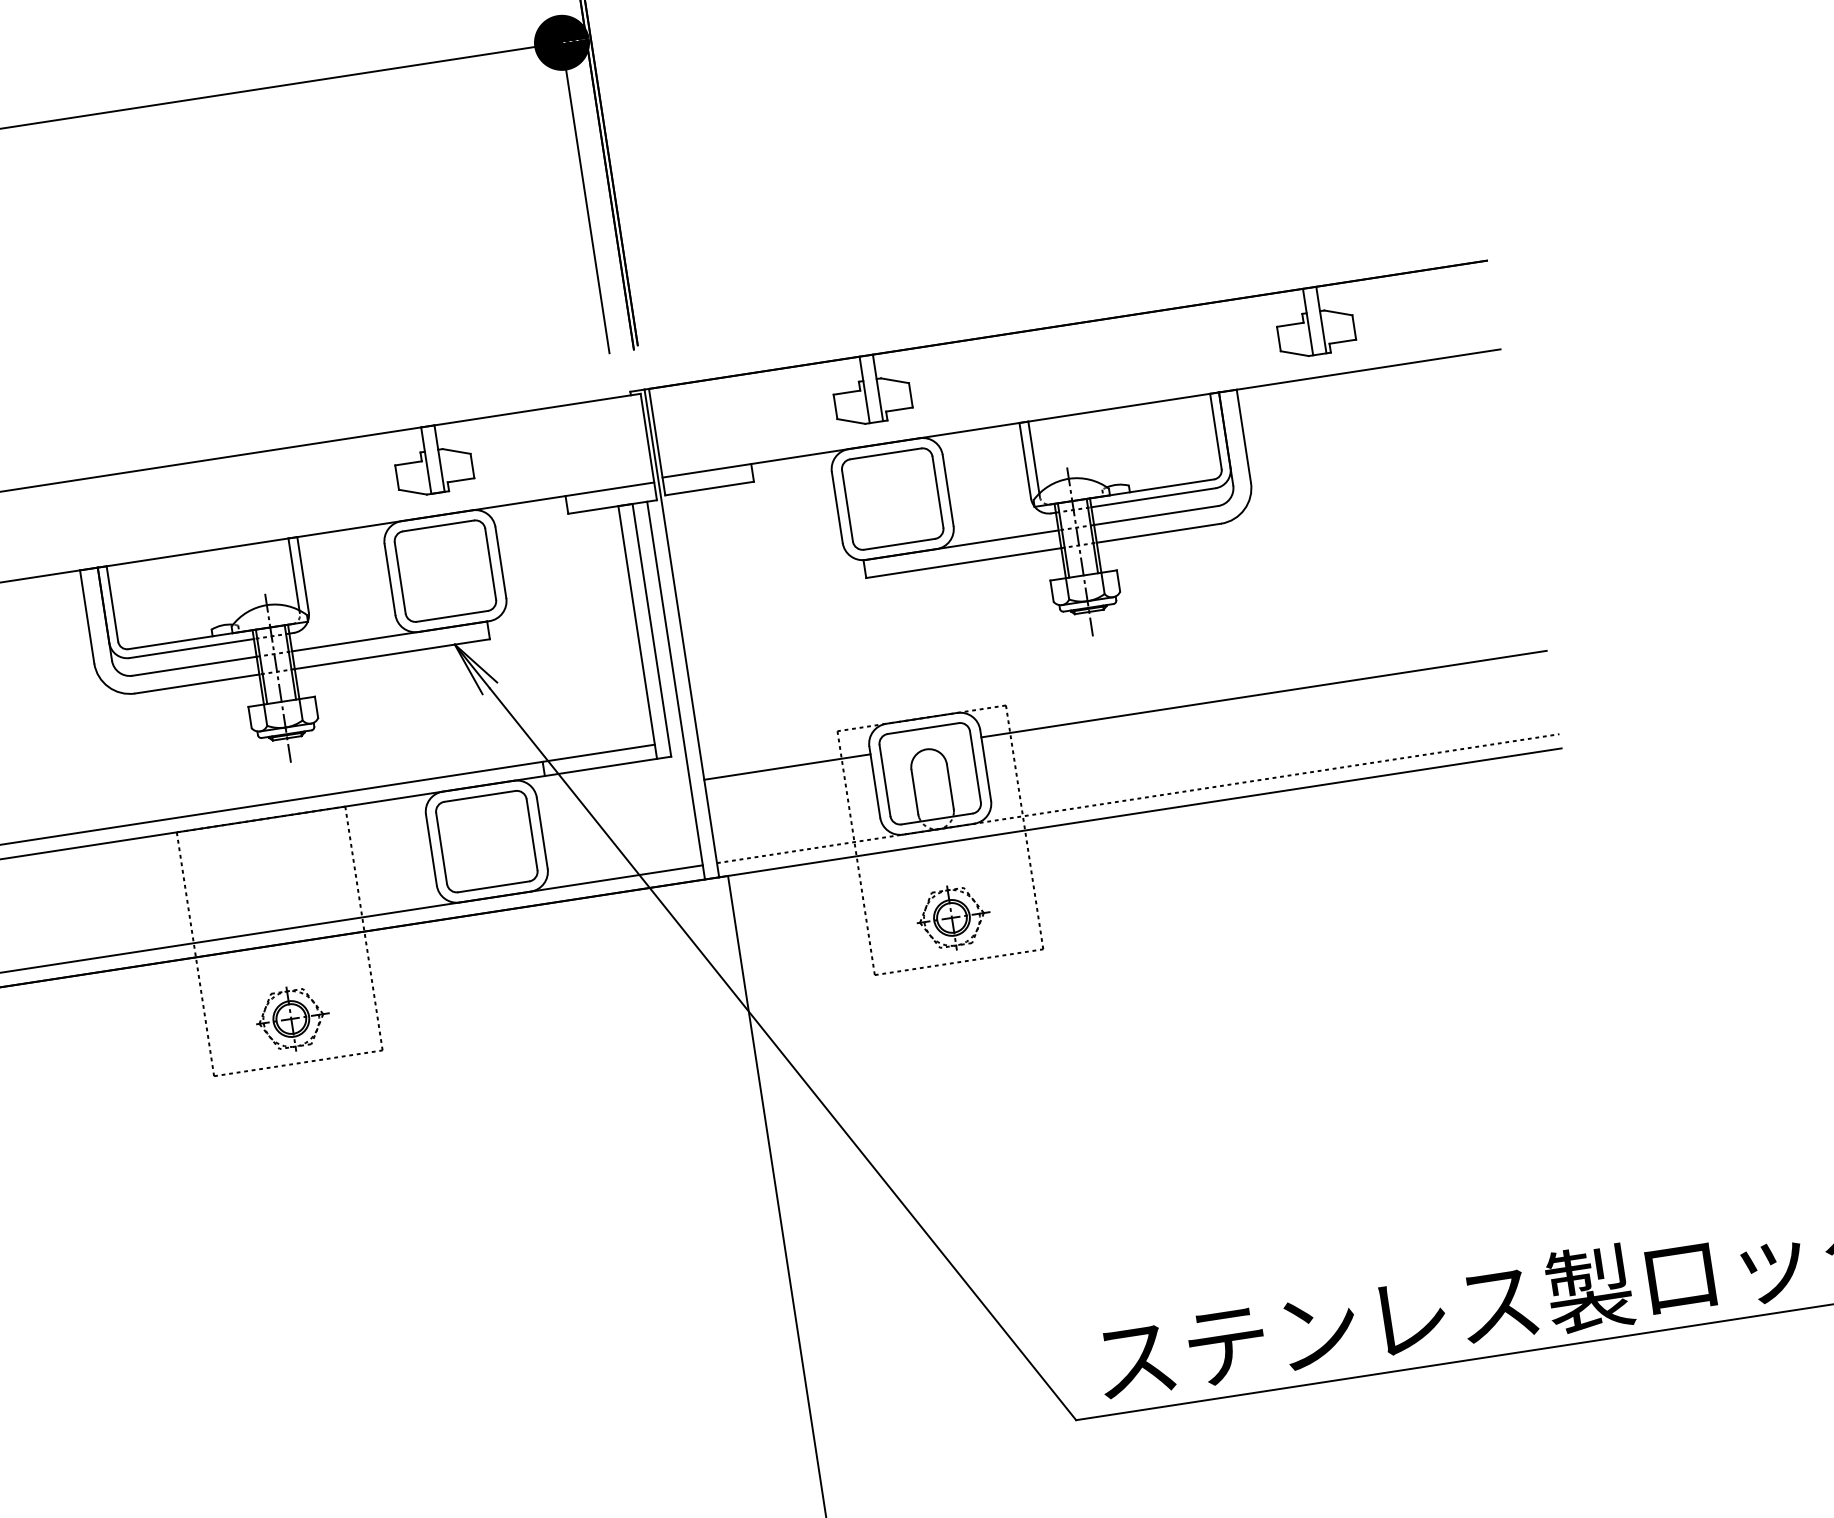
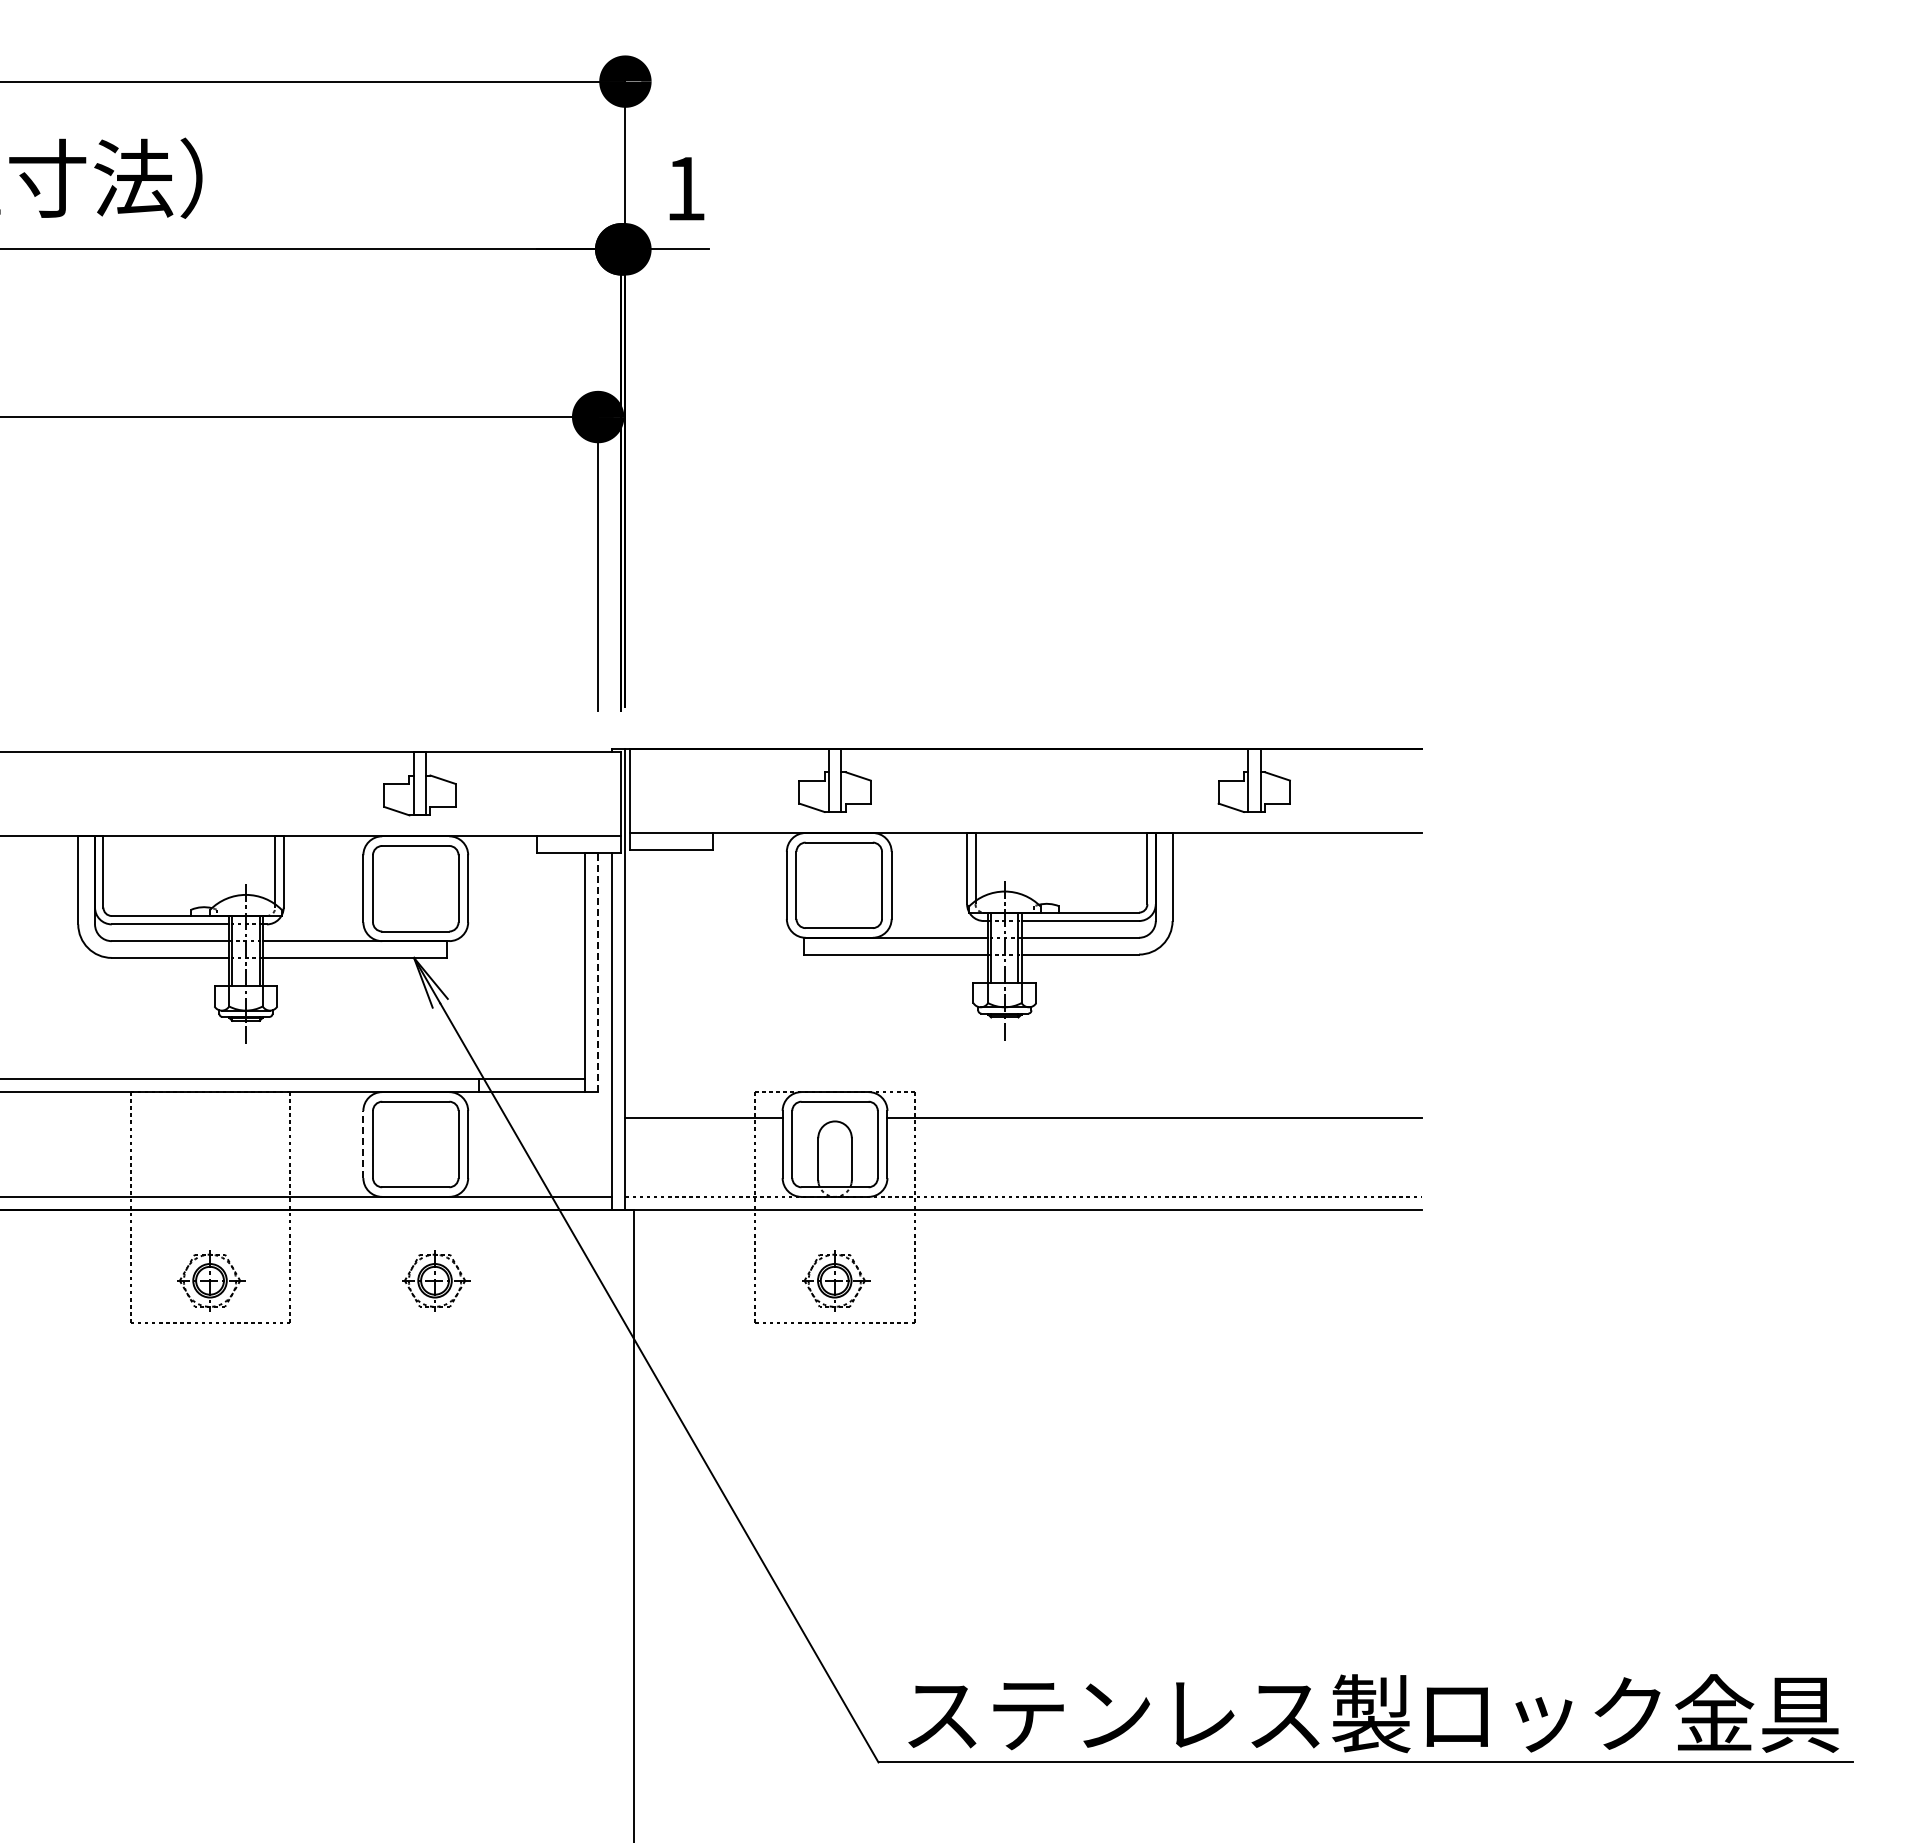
line: (652, 630) -> (598, 972), solid -> dashed
line: (431, 850) -> (363, 1144), solid -> dashed
part: (530, 982) -> (436, 1280), added

